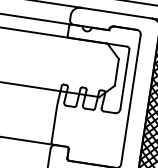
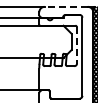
line: (117, 12) -> (66, 6), solid -> dashed
line: (125, 79) -> (77, 45), solid -> dashed

